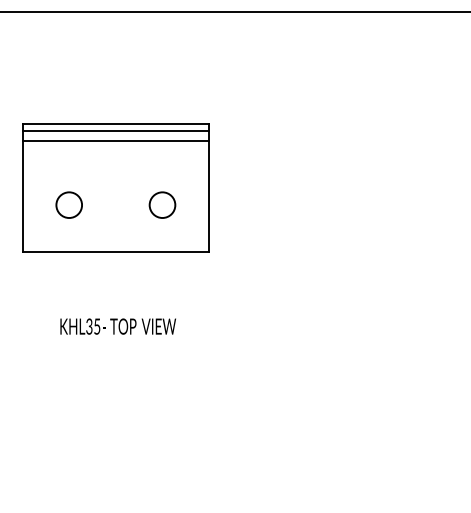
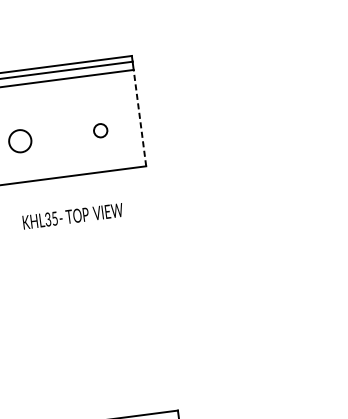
line: (209, 196) -> (140, 118), solid -> dashed
circle: (162, 204) -> (100, 130), size x0.6
text: (117, 326) -> (72, 216), moved

